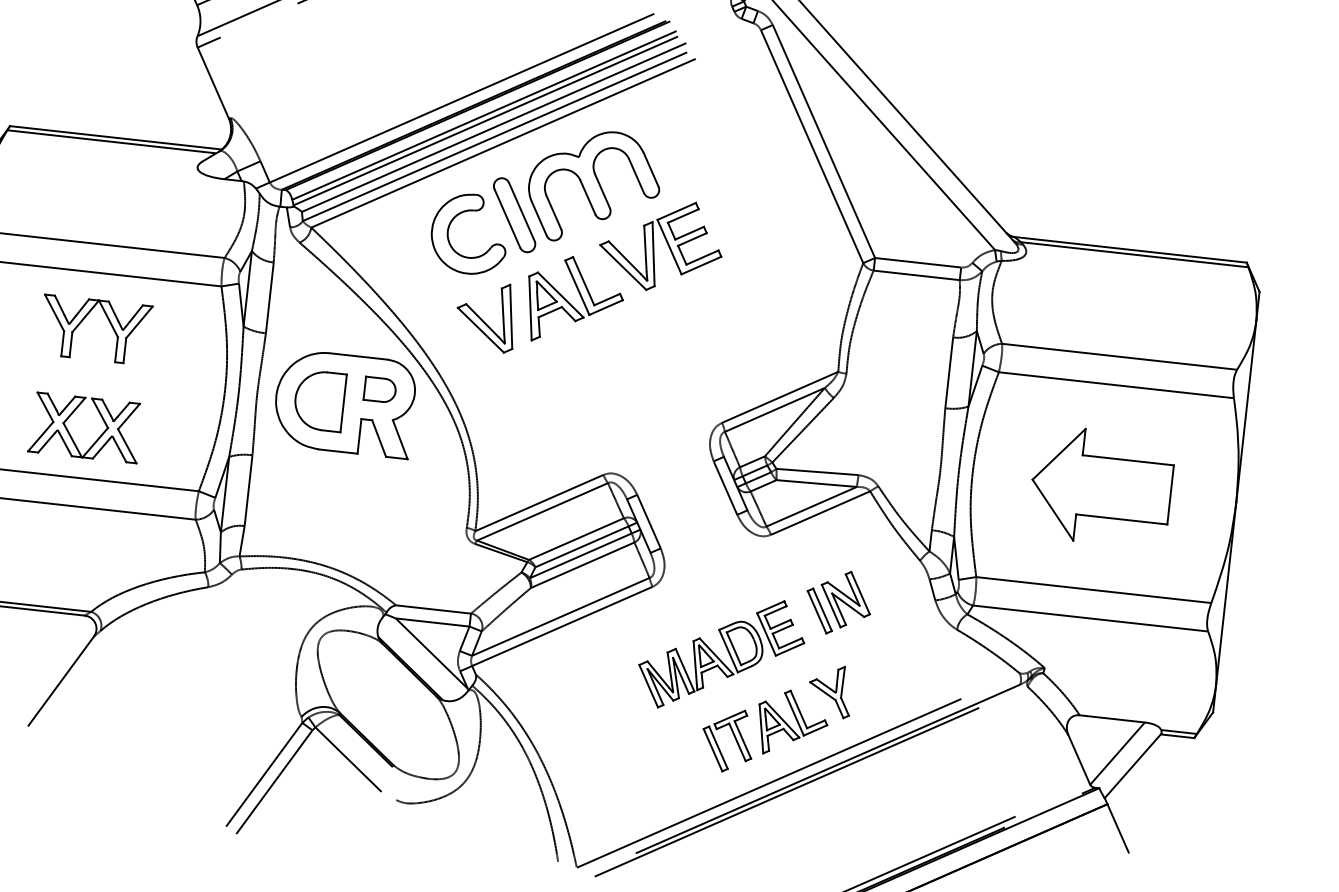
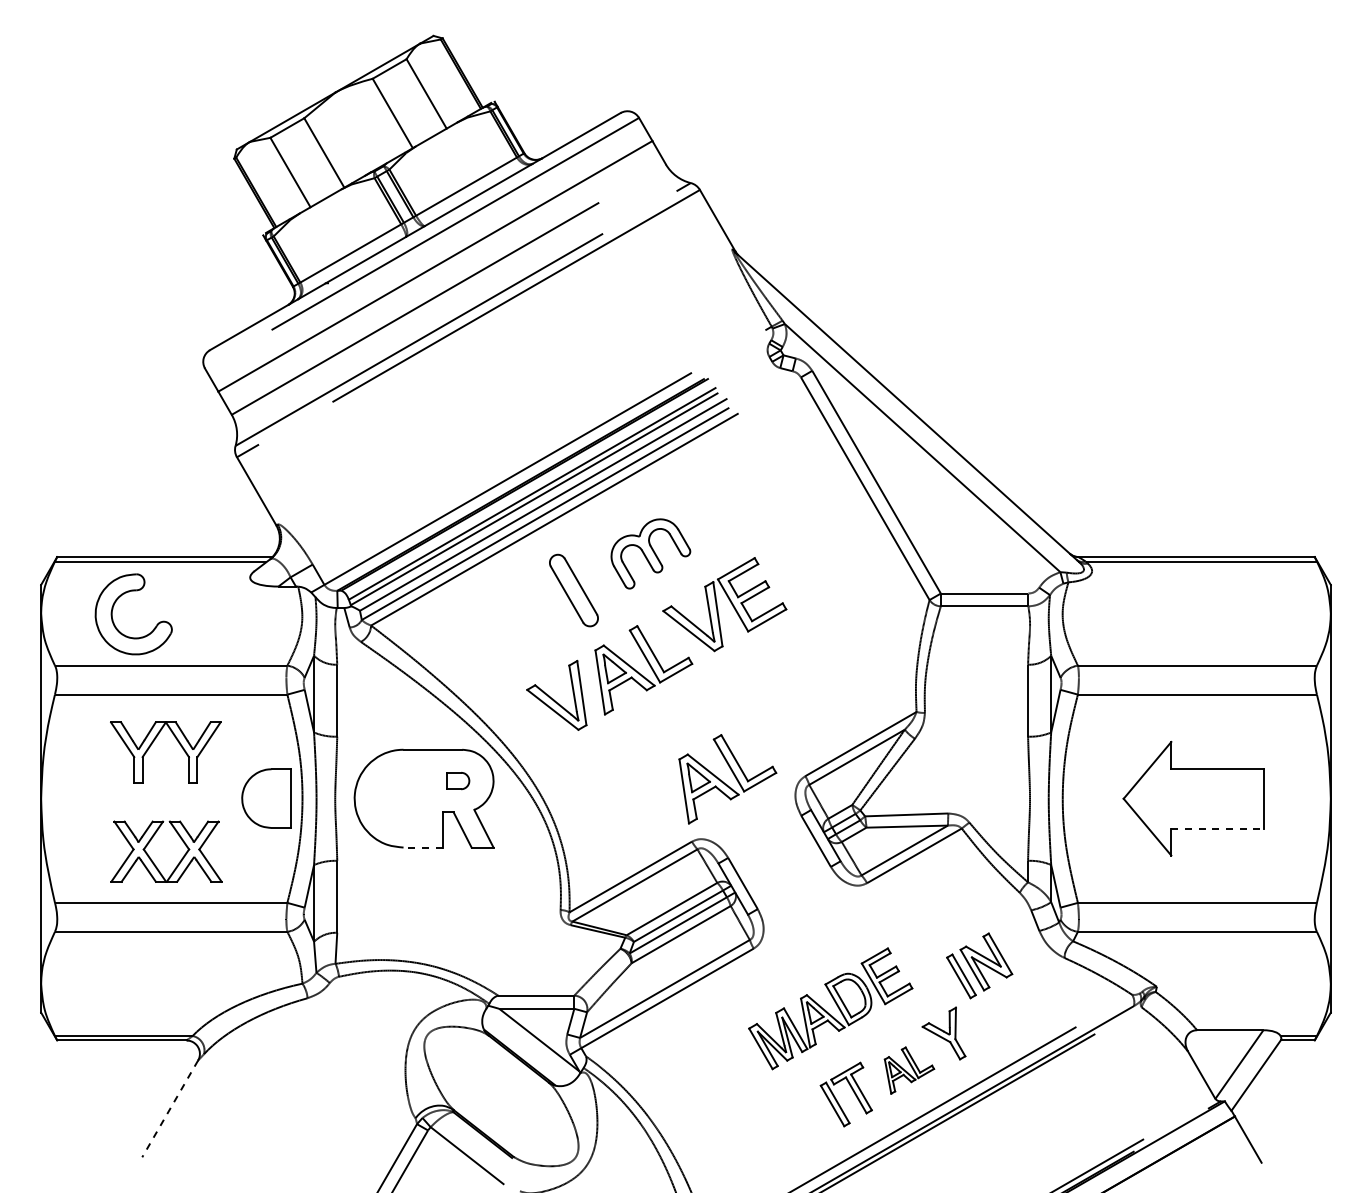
part: (593, 187) -> (650, 553), size x0.6
part: (450, 226) -> (113, 609), moved
part: (380, 389) -> (458, 780), size x0.7
part: (319, 400) -> (266, 798), moved
part: (645, 417) -> (727, 779), added
line: (338, 451) -> (423, 847), solid -> dashed
line: (1122, 519) -> (1218, 828), solid -> dashed
part: (838, 602) -> (979, 965), moved
line: (61, 680) -> (170, 1108), solid -> dashed
part: (792, 723) -> (909, 1070), size x0.7

